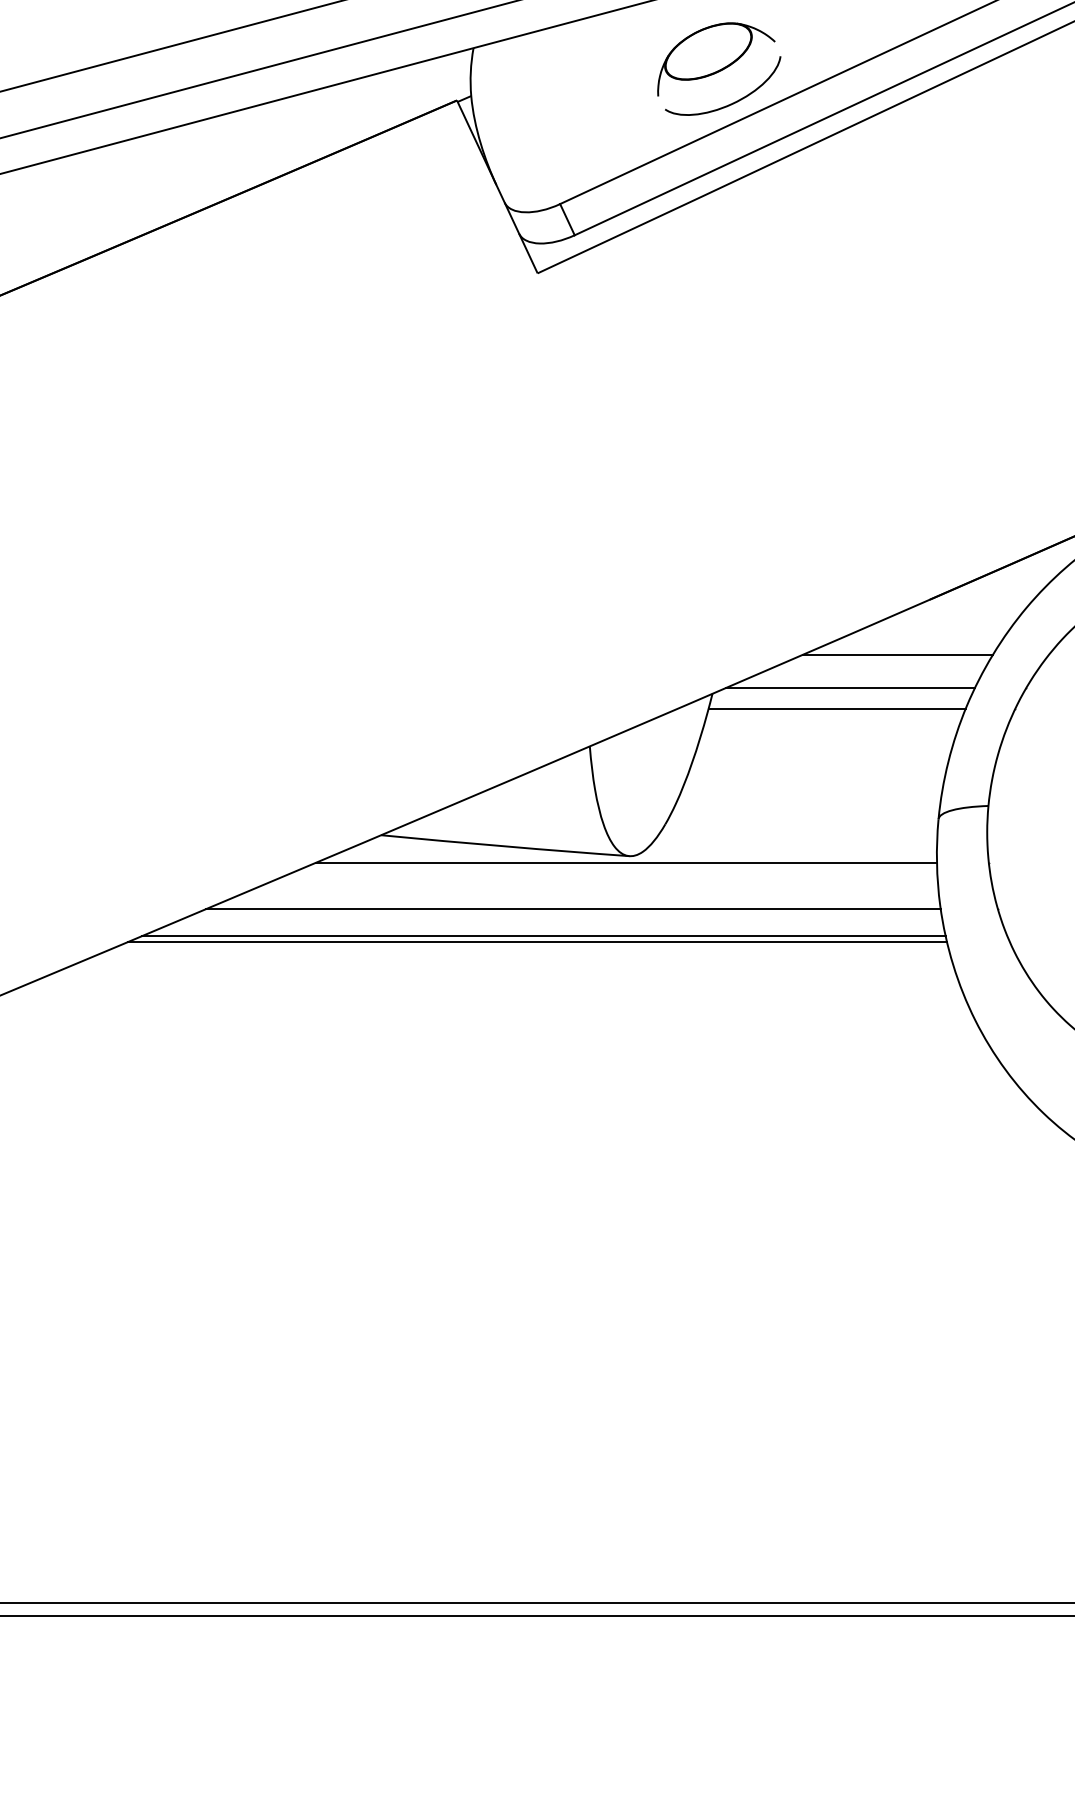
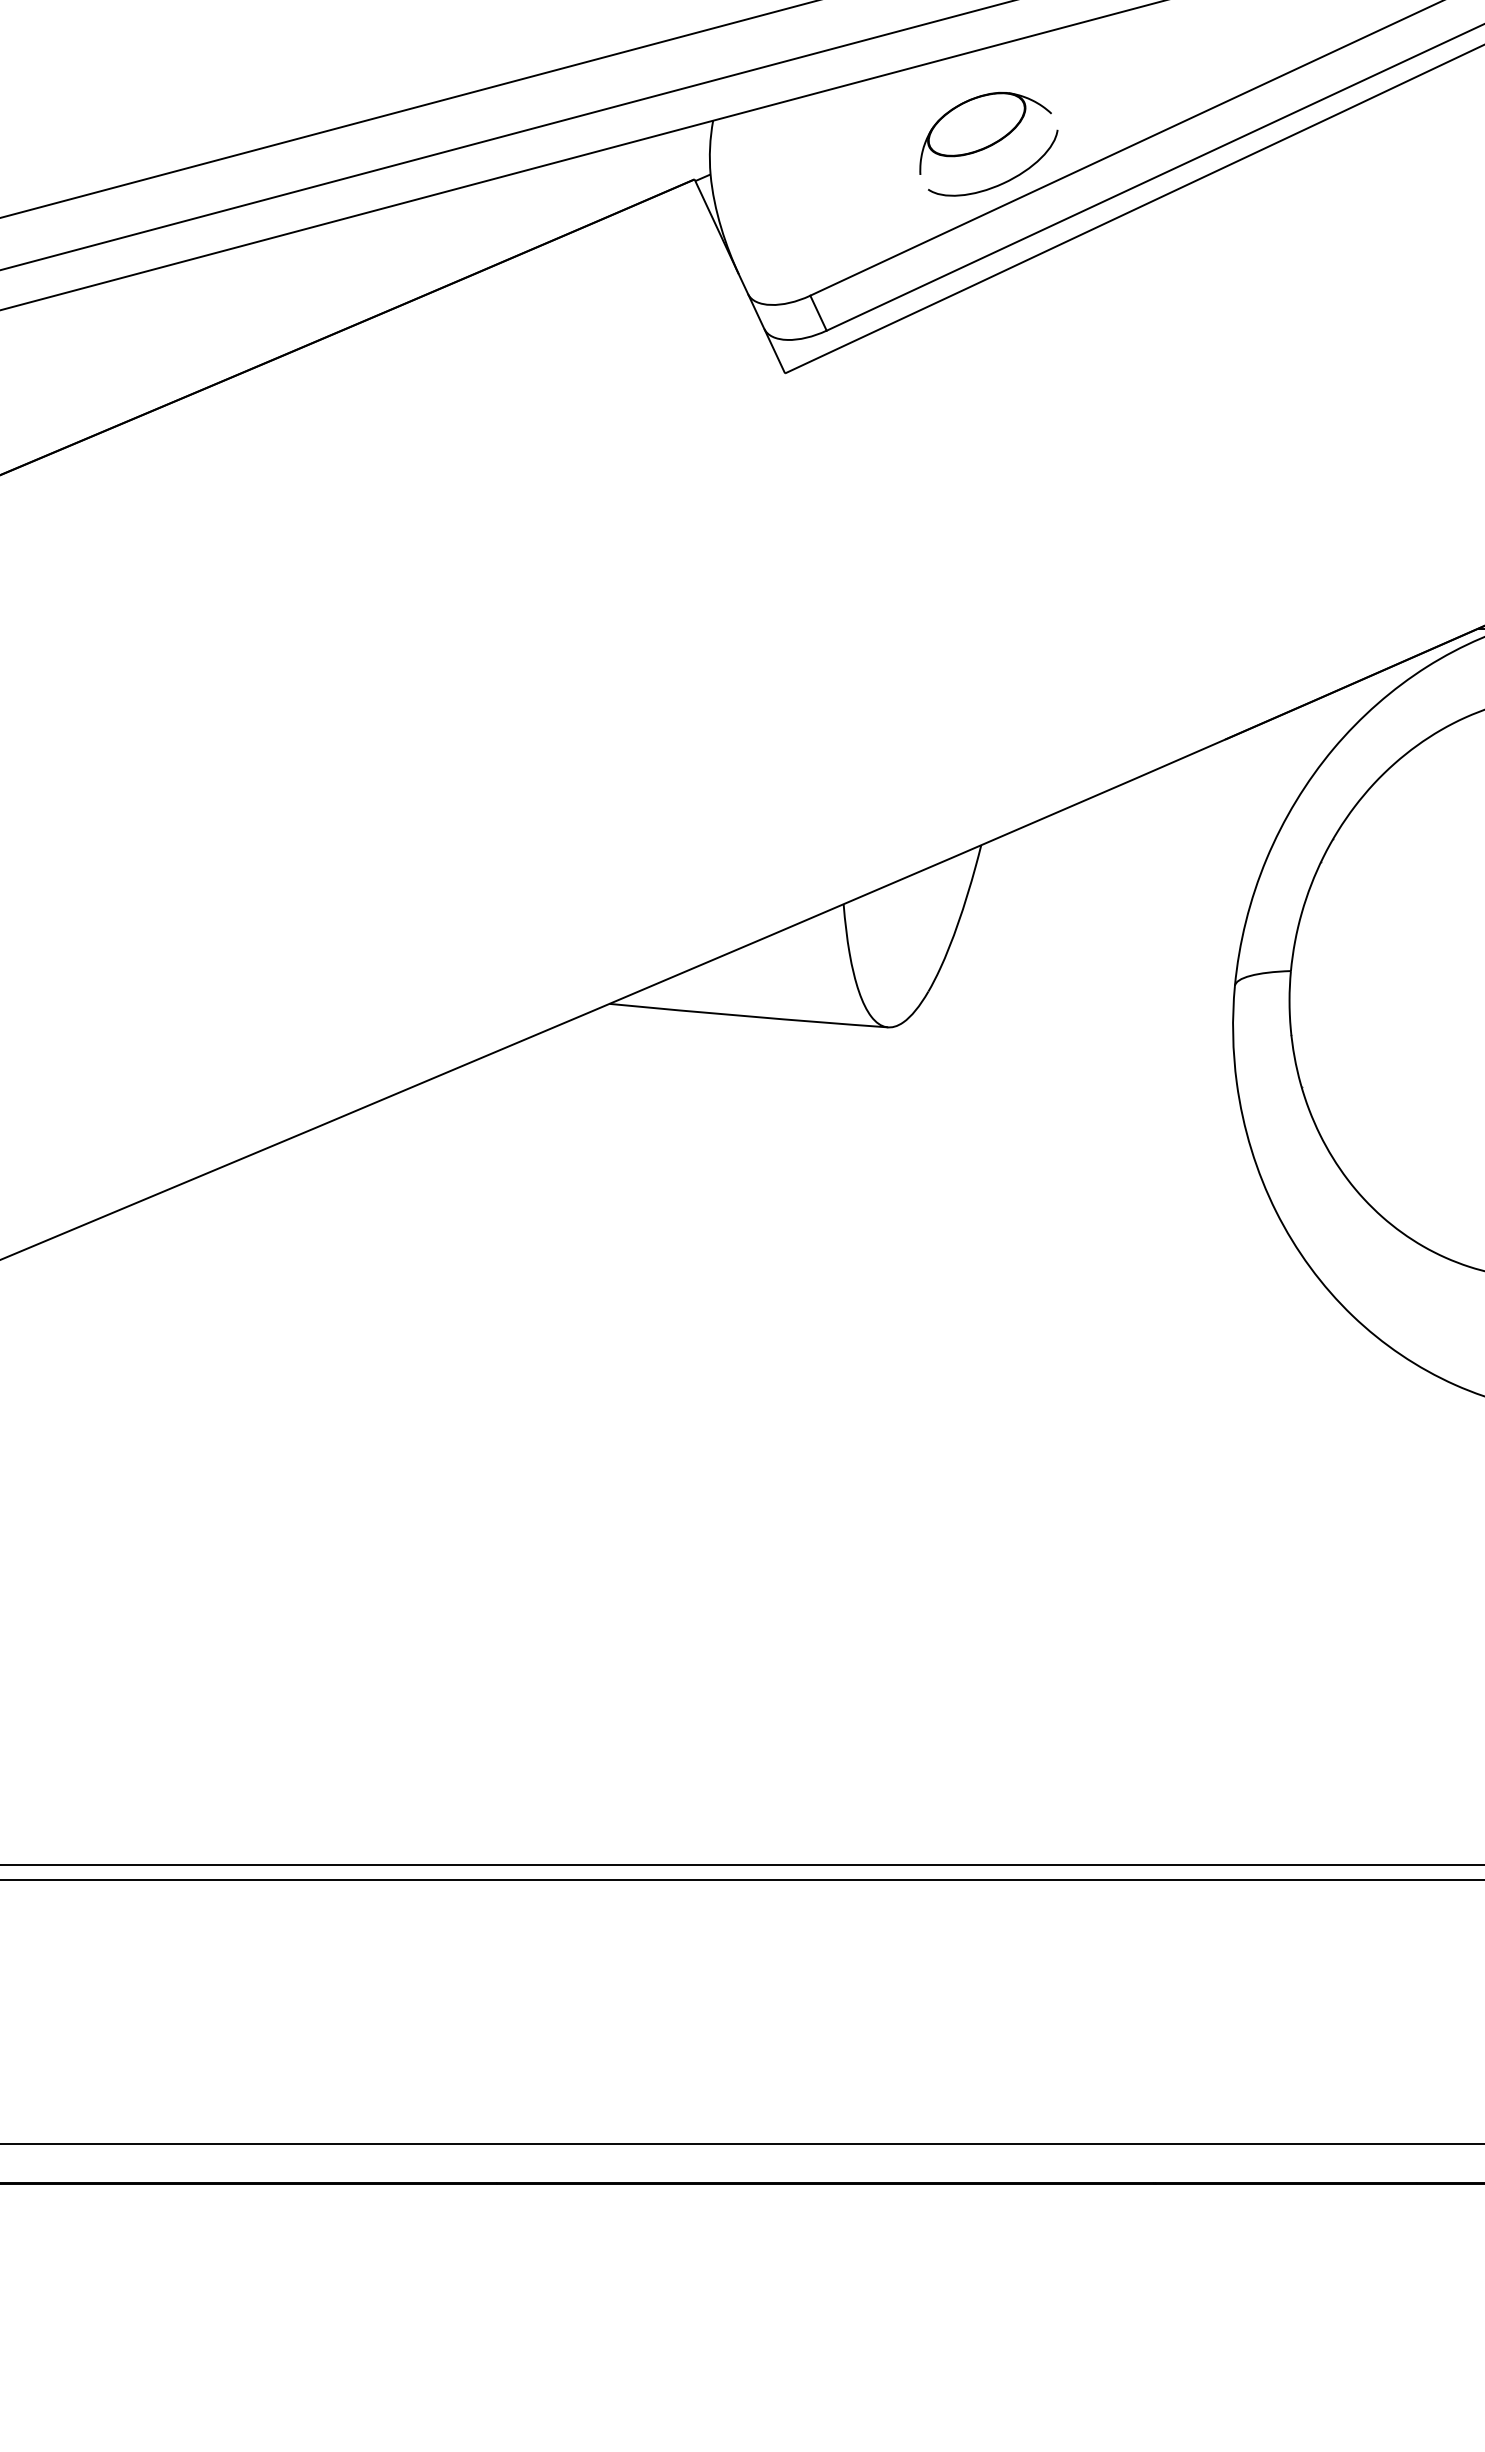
line: (897, 654) -> (1188, 801), removed
line: (849, 687) -> (1135, 838), removed
line: (836, 708) -> (1120, 861), removed
line: (626, 863) -> (884, 1035), removed
line: (573, 908) -> (825, 1086), removed
line: (543, 936) -> (791, 1117), removed
line: (537, 941) -> (784, 1123), removed

